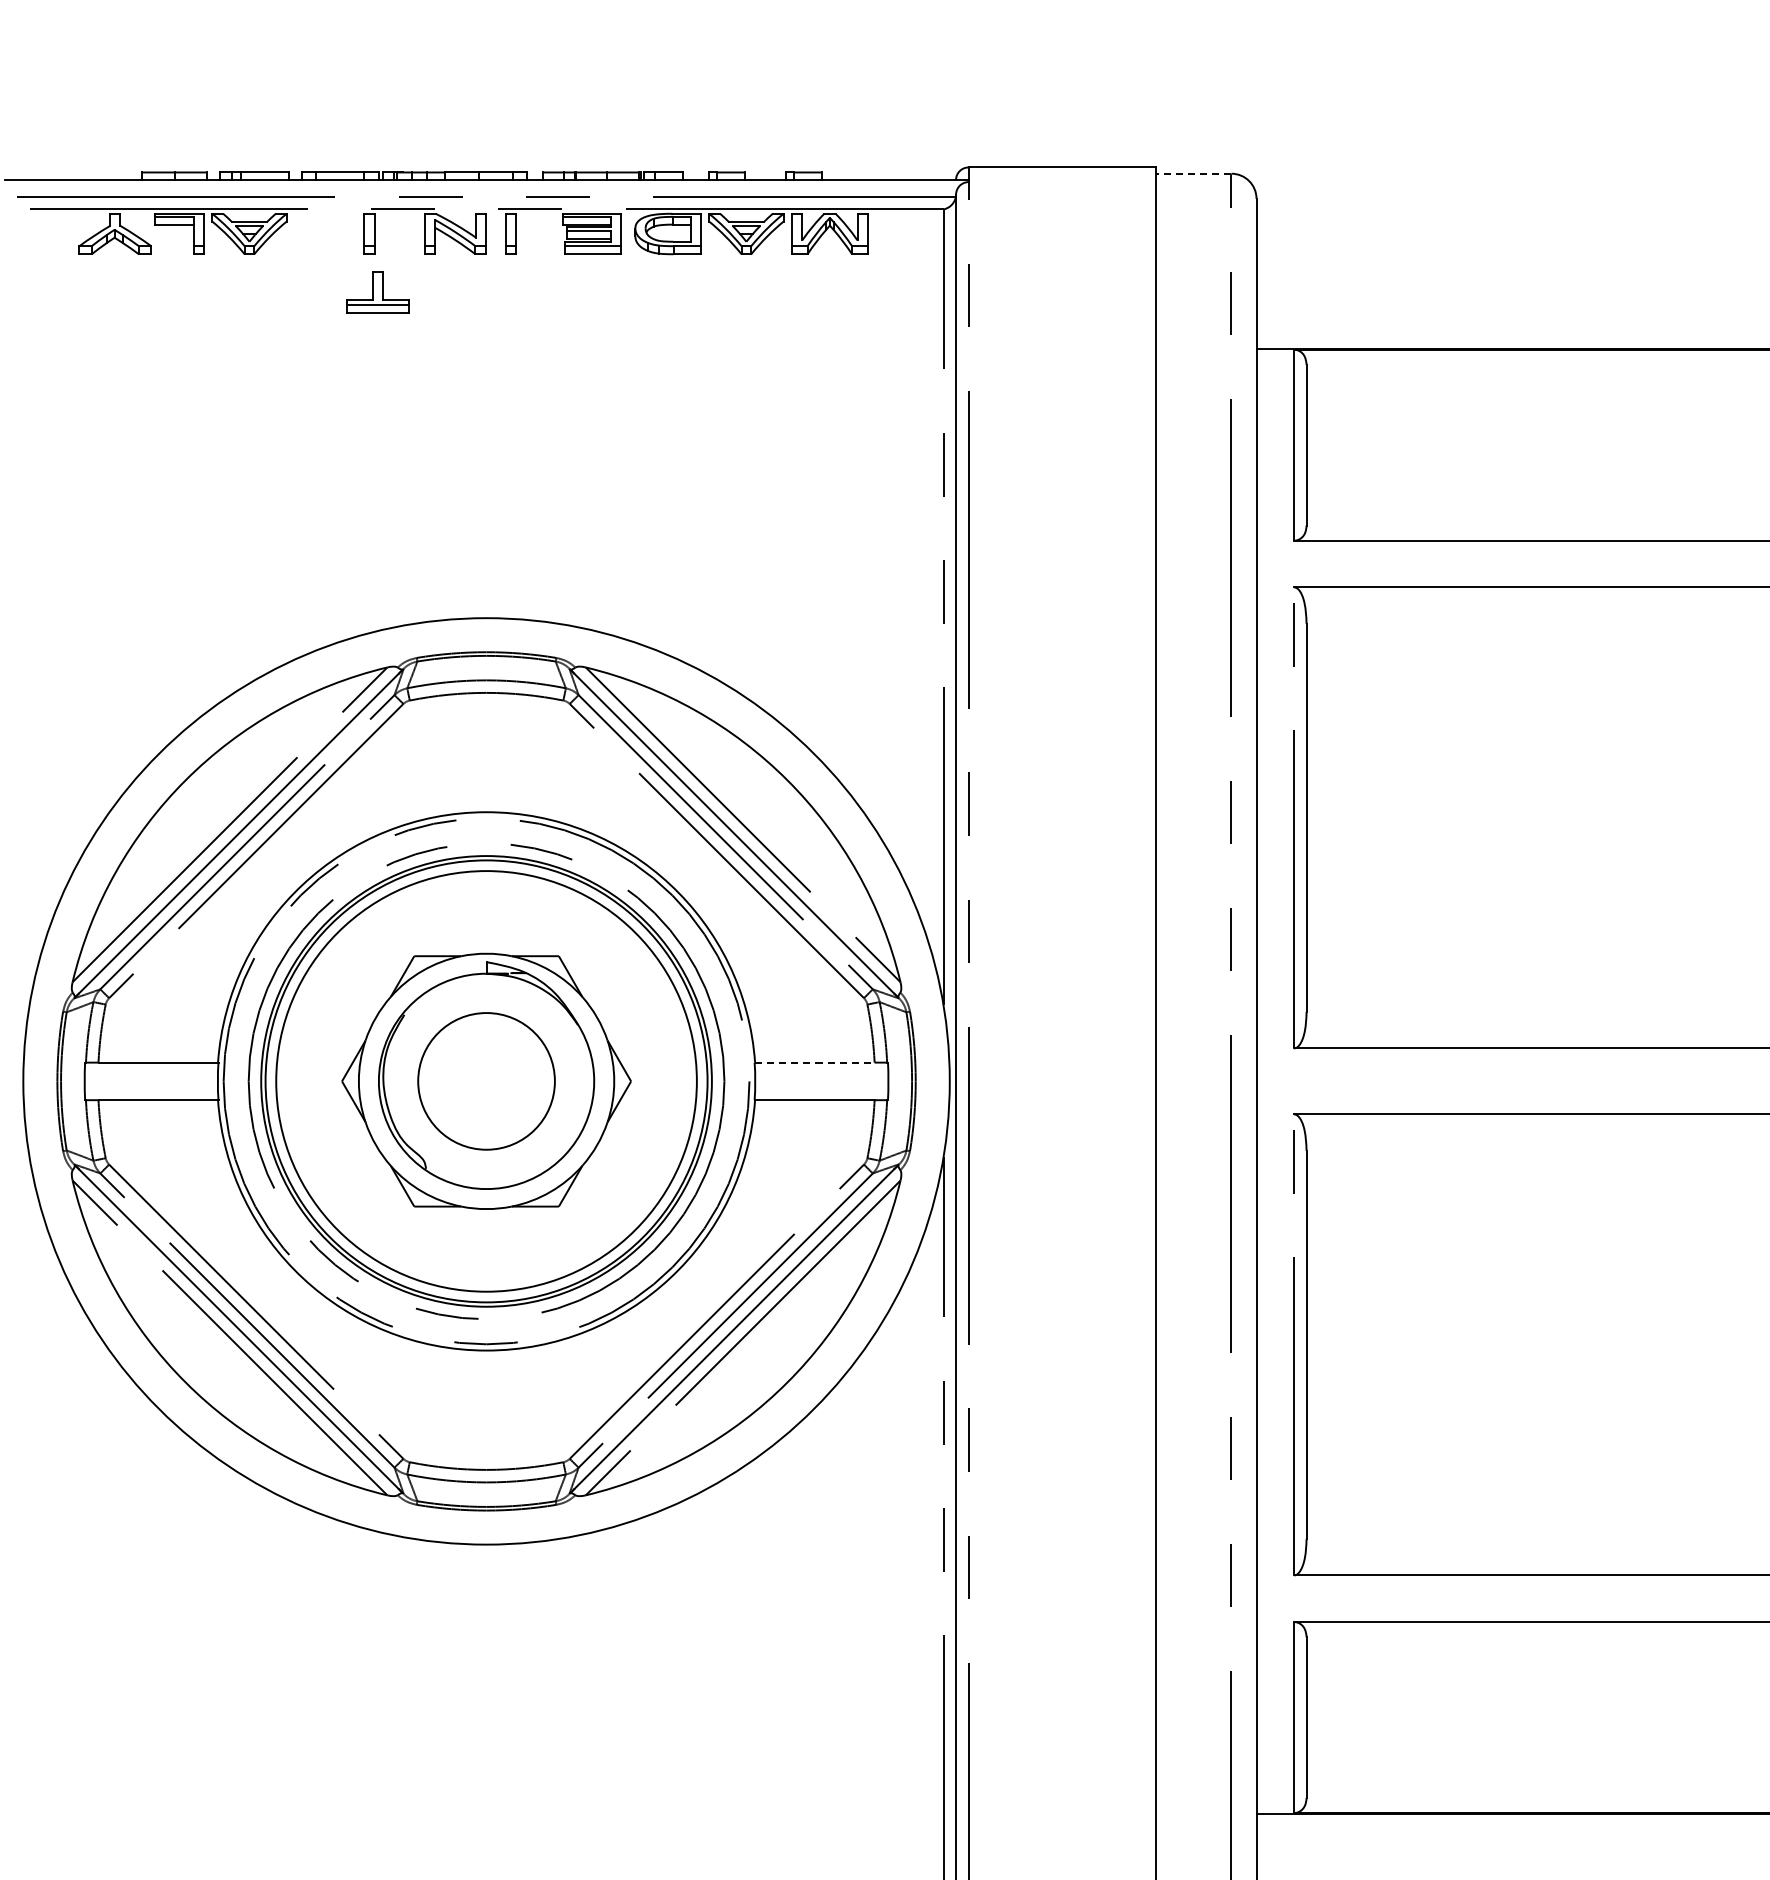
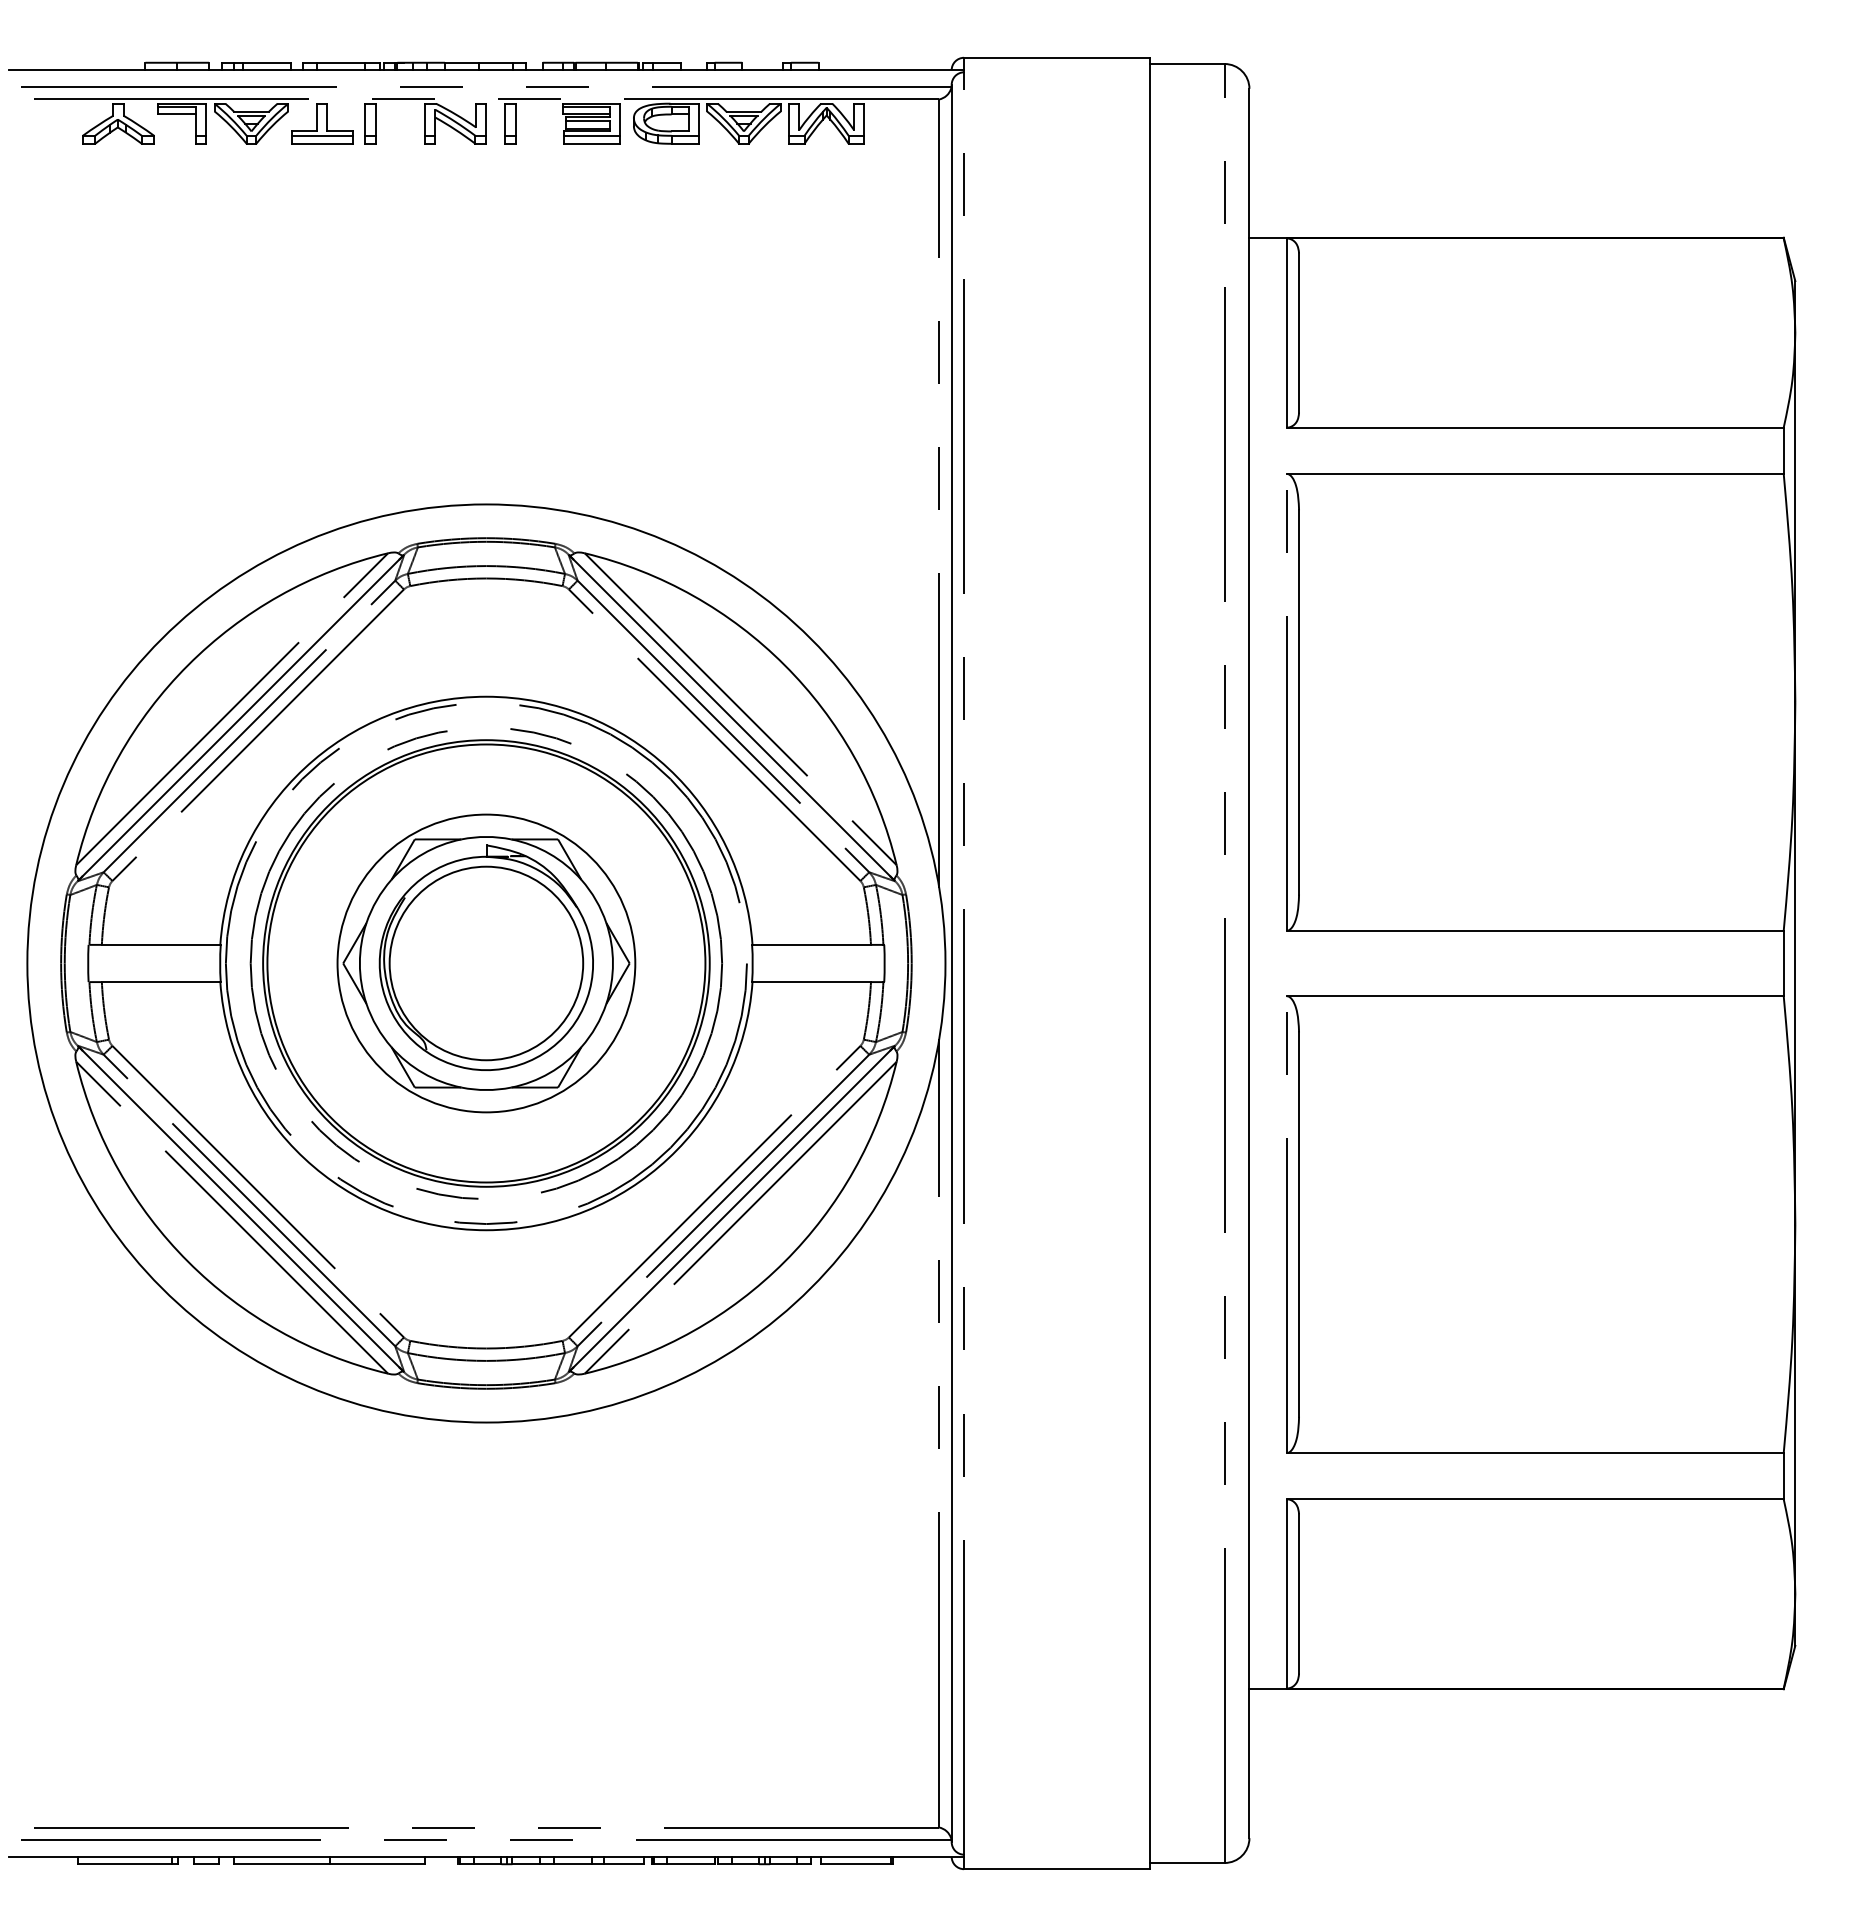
line: (1193, 174) -> (1186, 64), dashed -> solid
part: (378, 292) -> (322, 123), moved
line: (815, 1062) -> (812, 944), dashed -> solid
circle: (486, 1081) -> (486, 963), size x0.71
circle: (486, 1081) -> (486, 963), size x1.43

